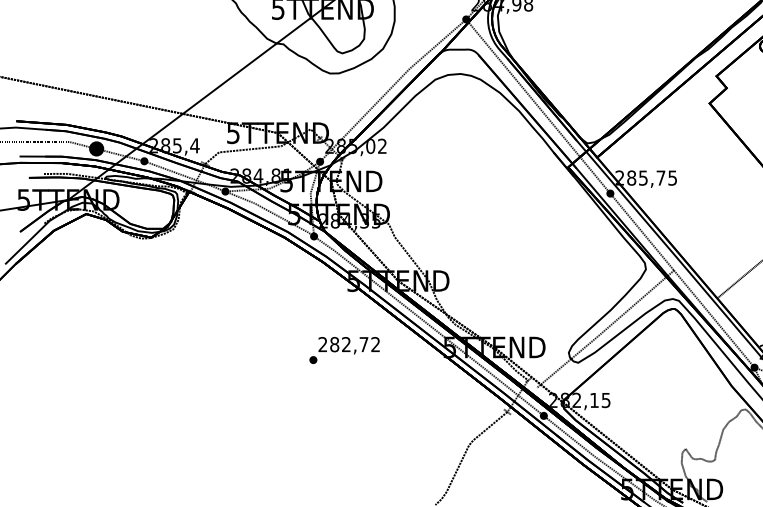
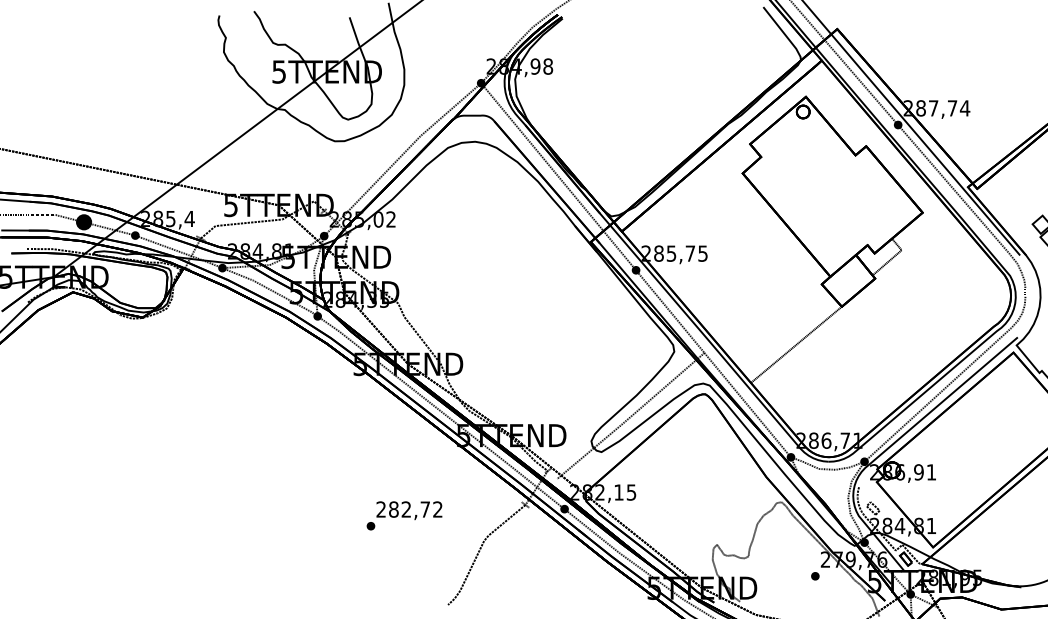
text: (344, 350) -> (404, 515), moved

